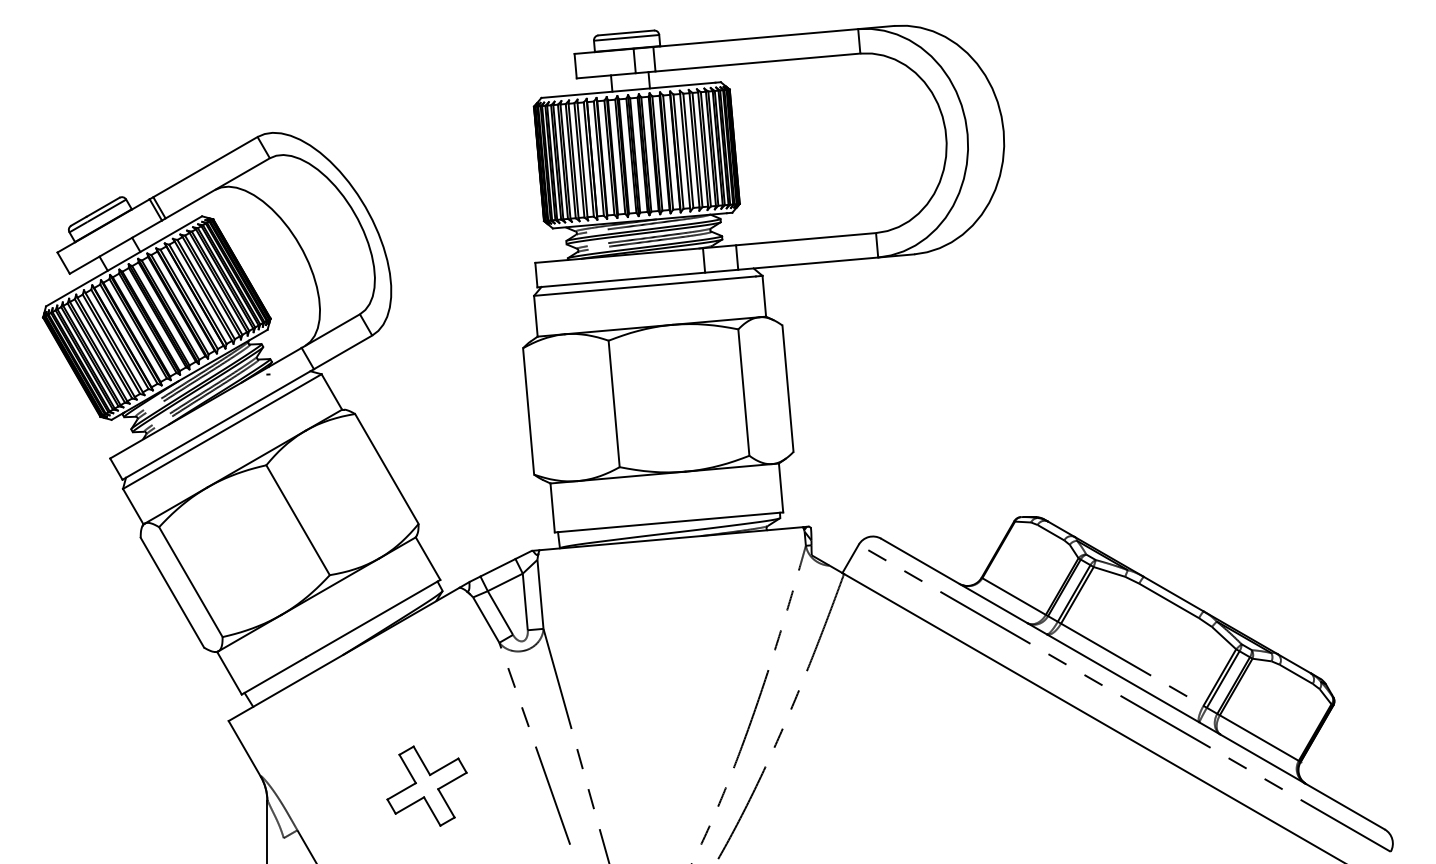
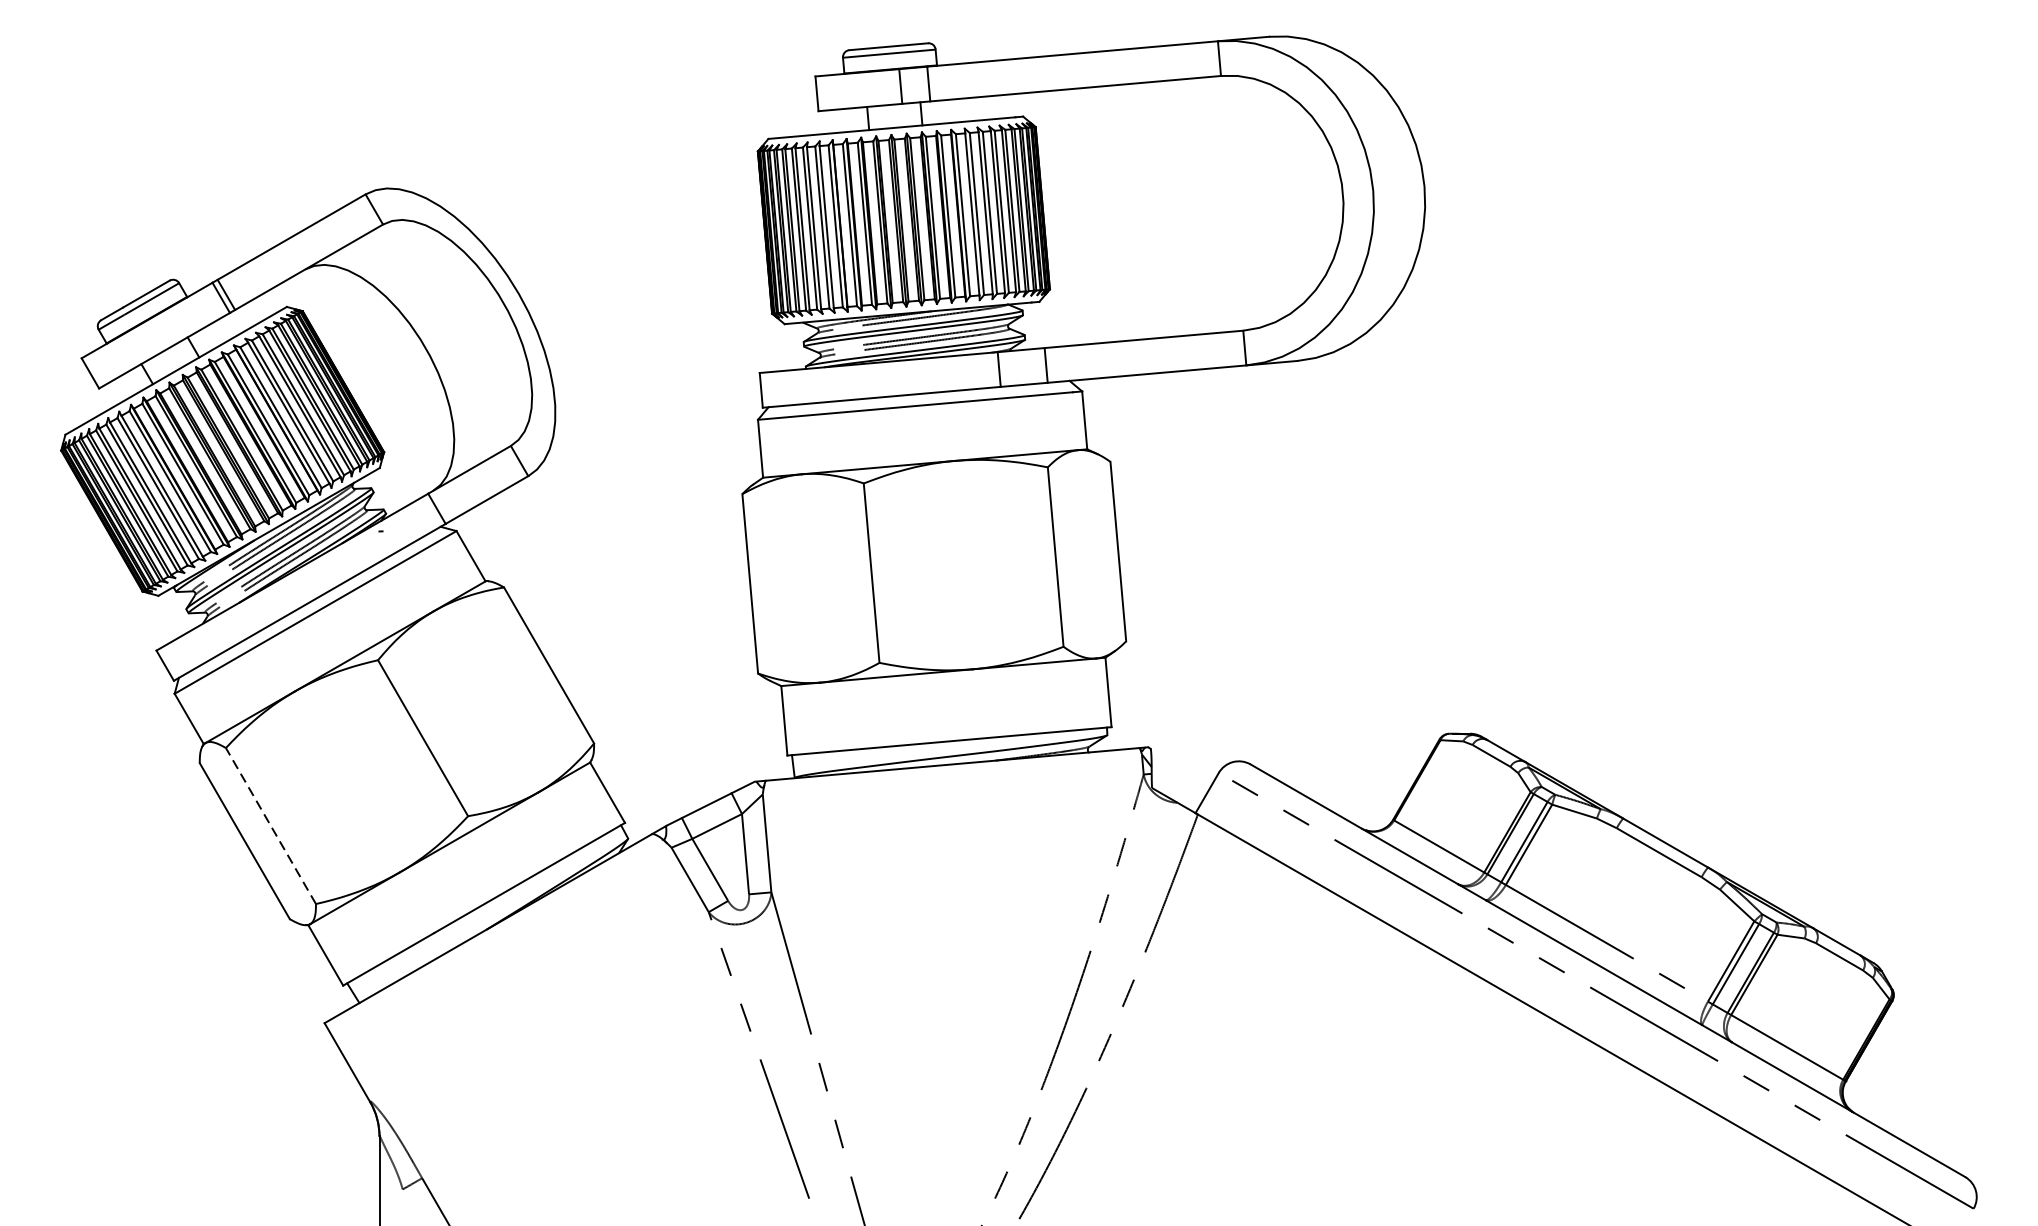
line: (190, 581) -> (270, 825), solid -> dashed
part: (426, 785) -> (605, 1114), removed

